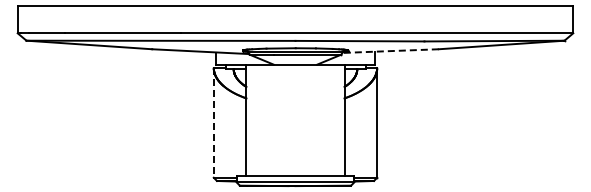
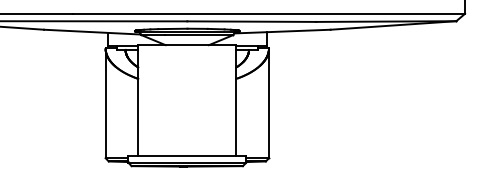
line: (390, 51) -> (282, 31), dashed -> solid
line: (213, 122) -> (105, 102), dashed -> solid

